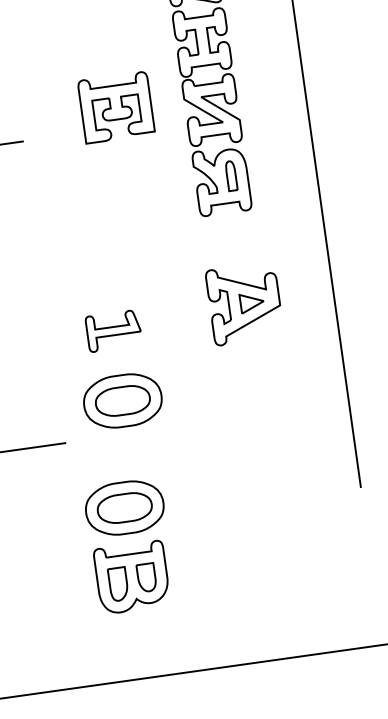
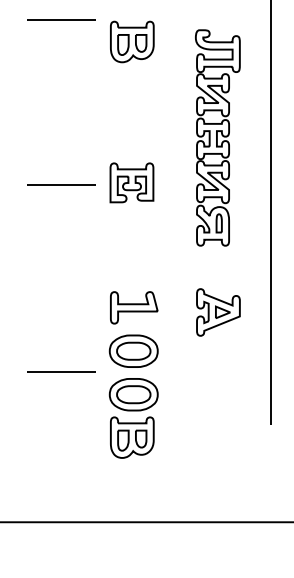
part: (115, 107) -> (131, 182), moved
part: (244, 303) -> (218, 312), moved
part: (114, 330) -> (134, 307), size x1.43
part: (129, 546) -> (133, 418), moved

